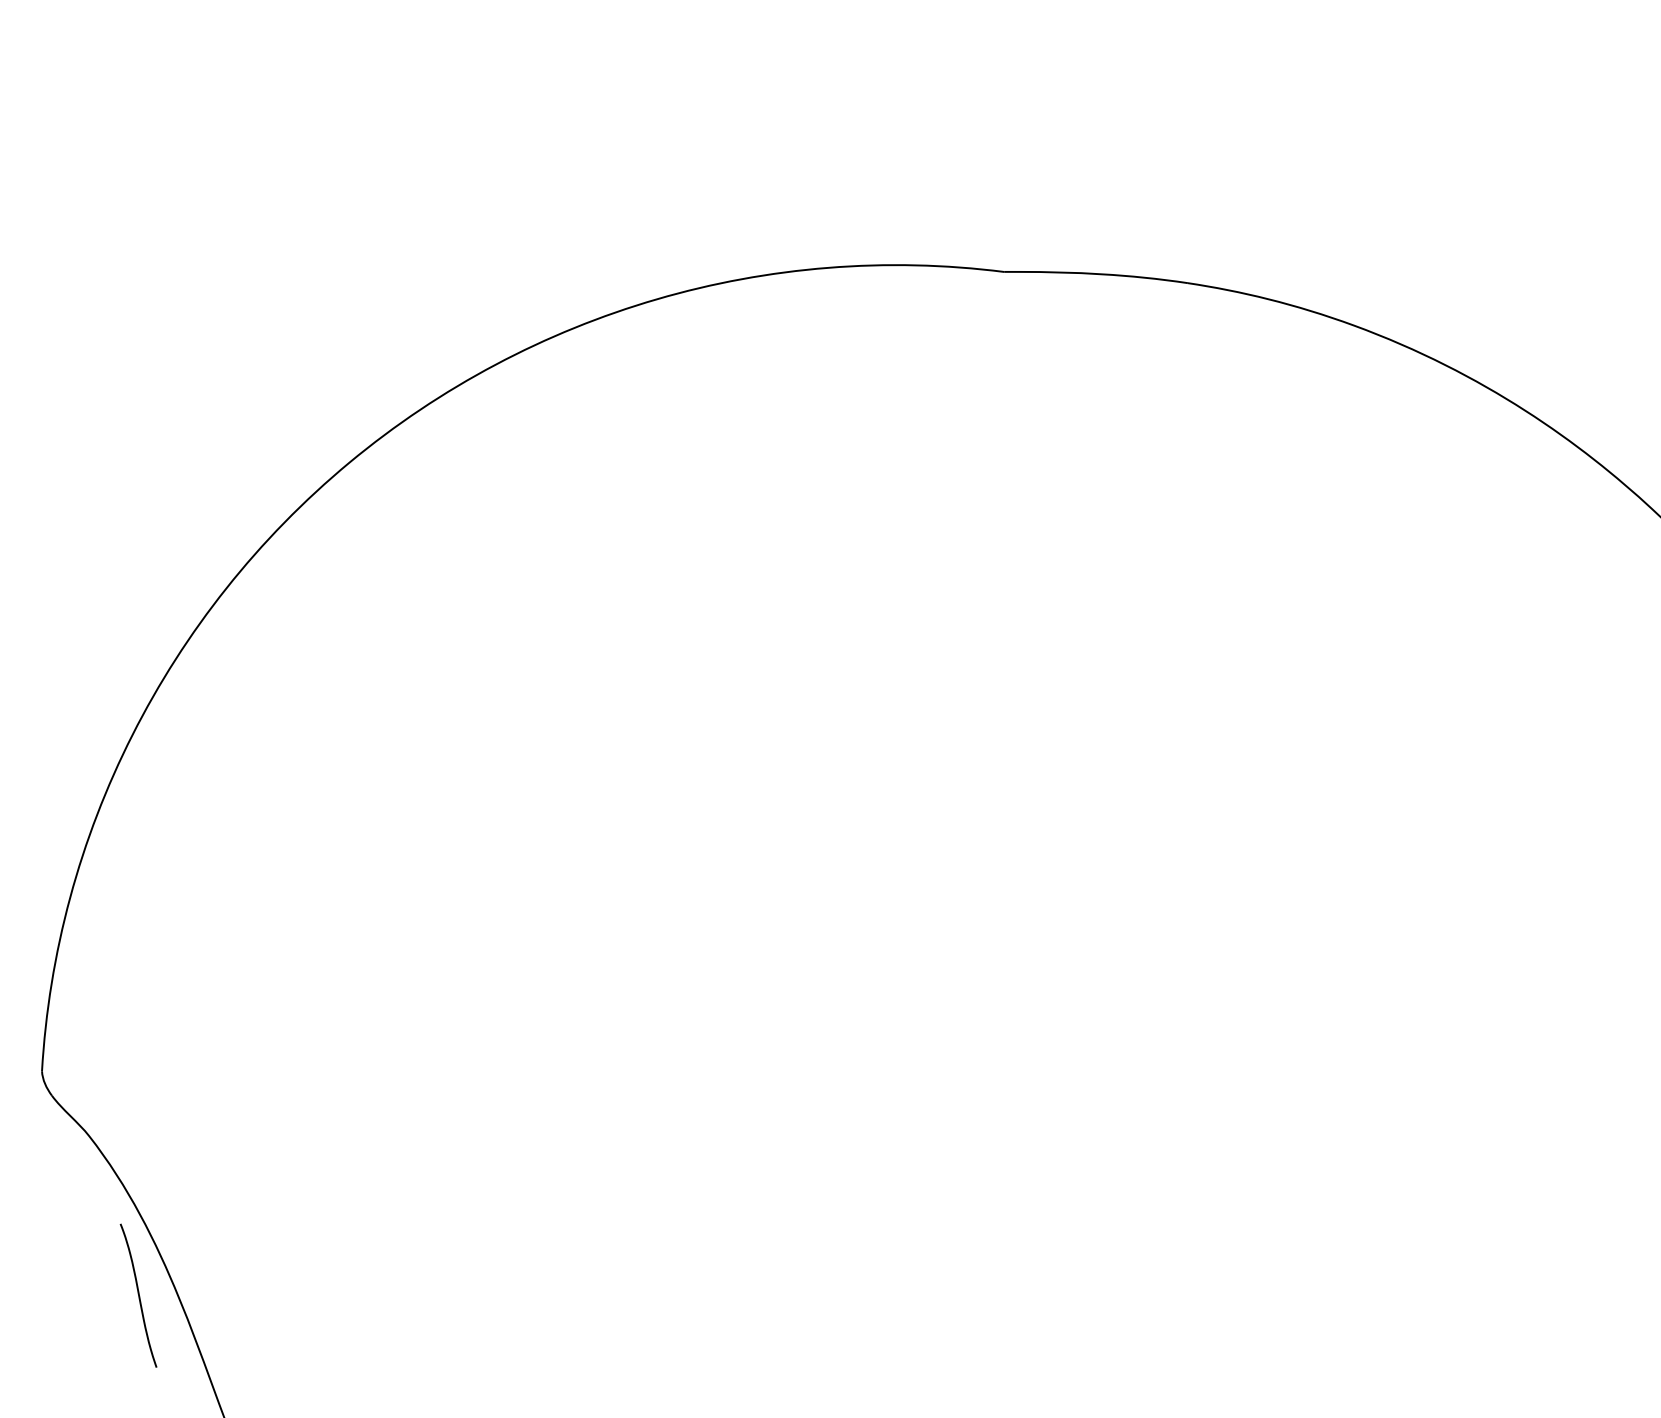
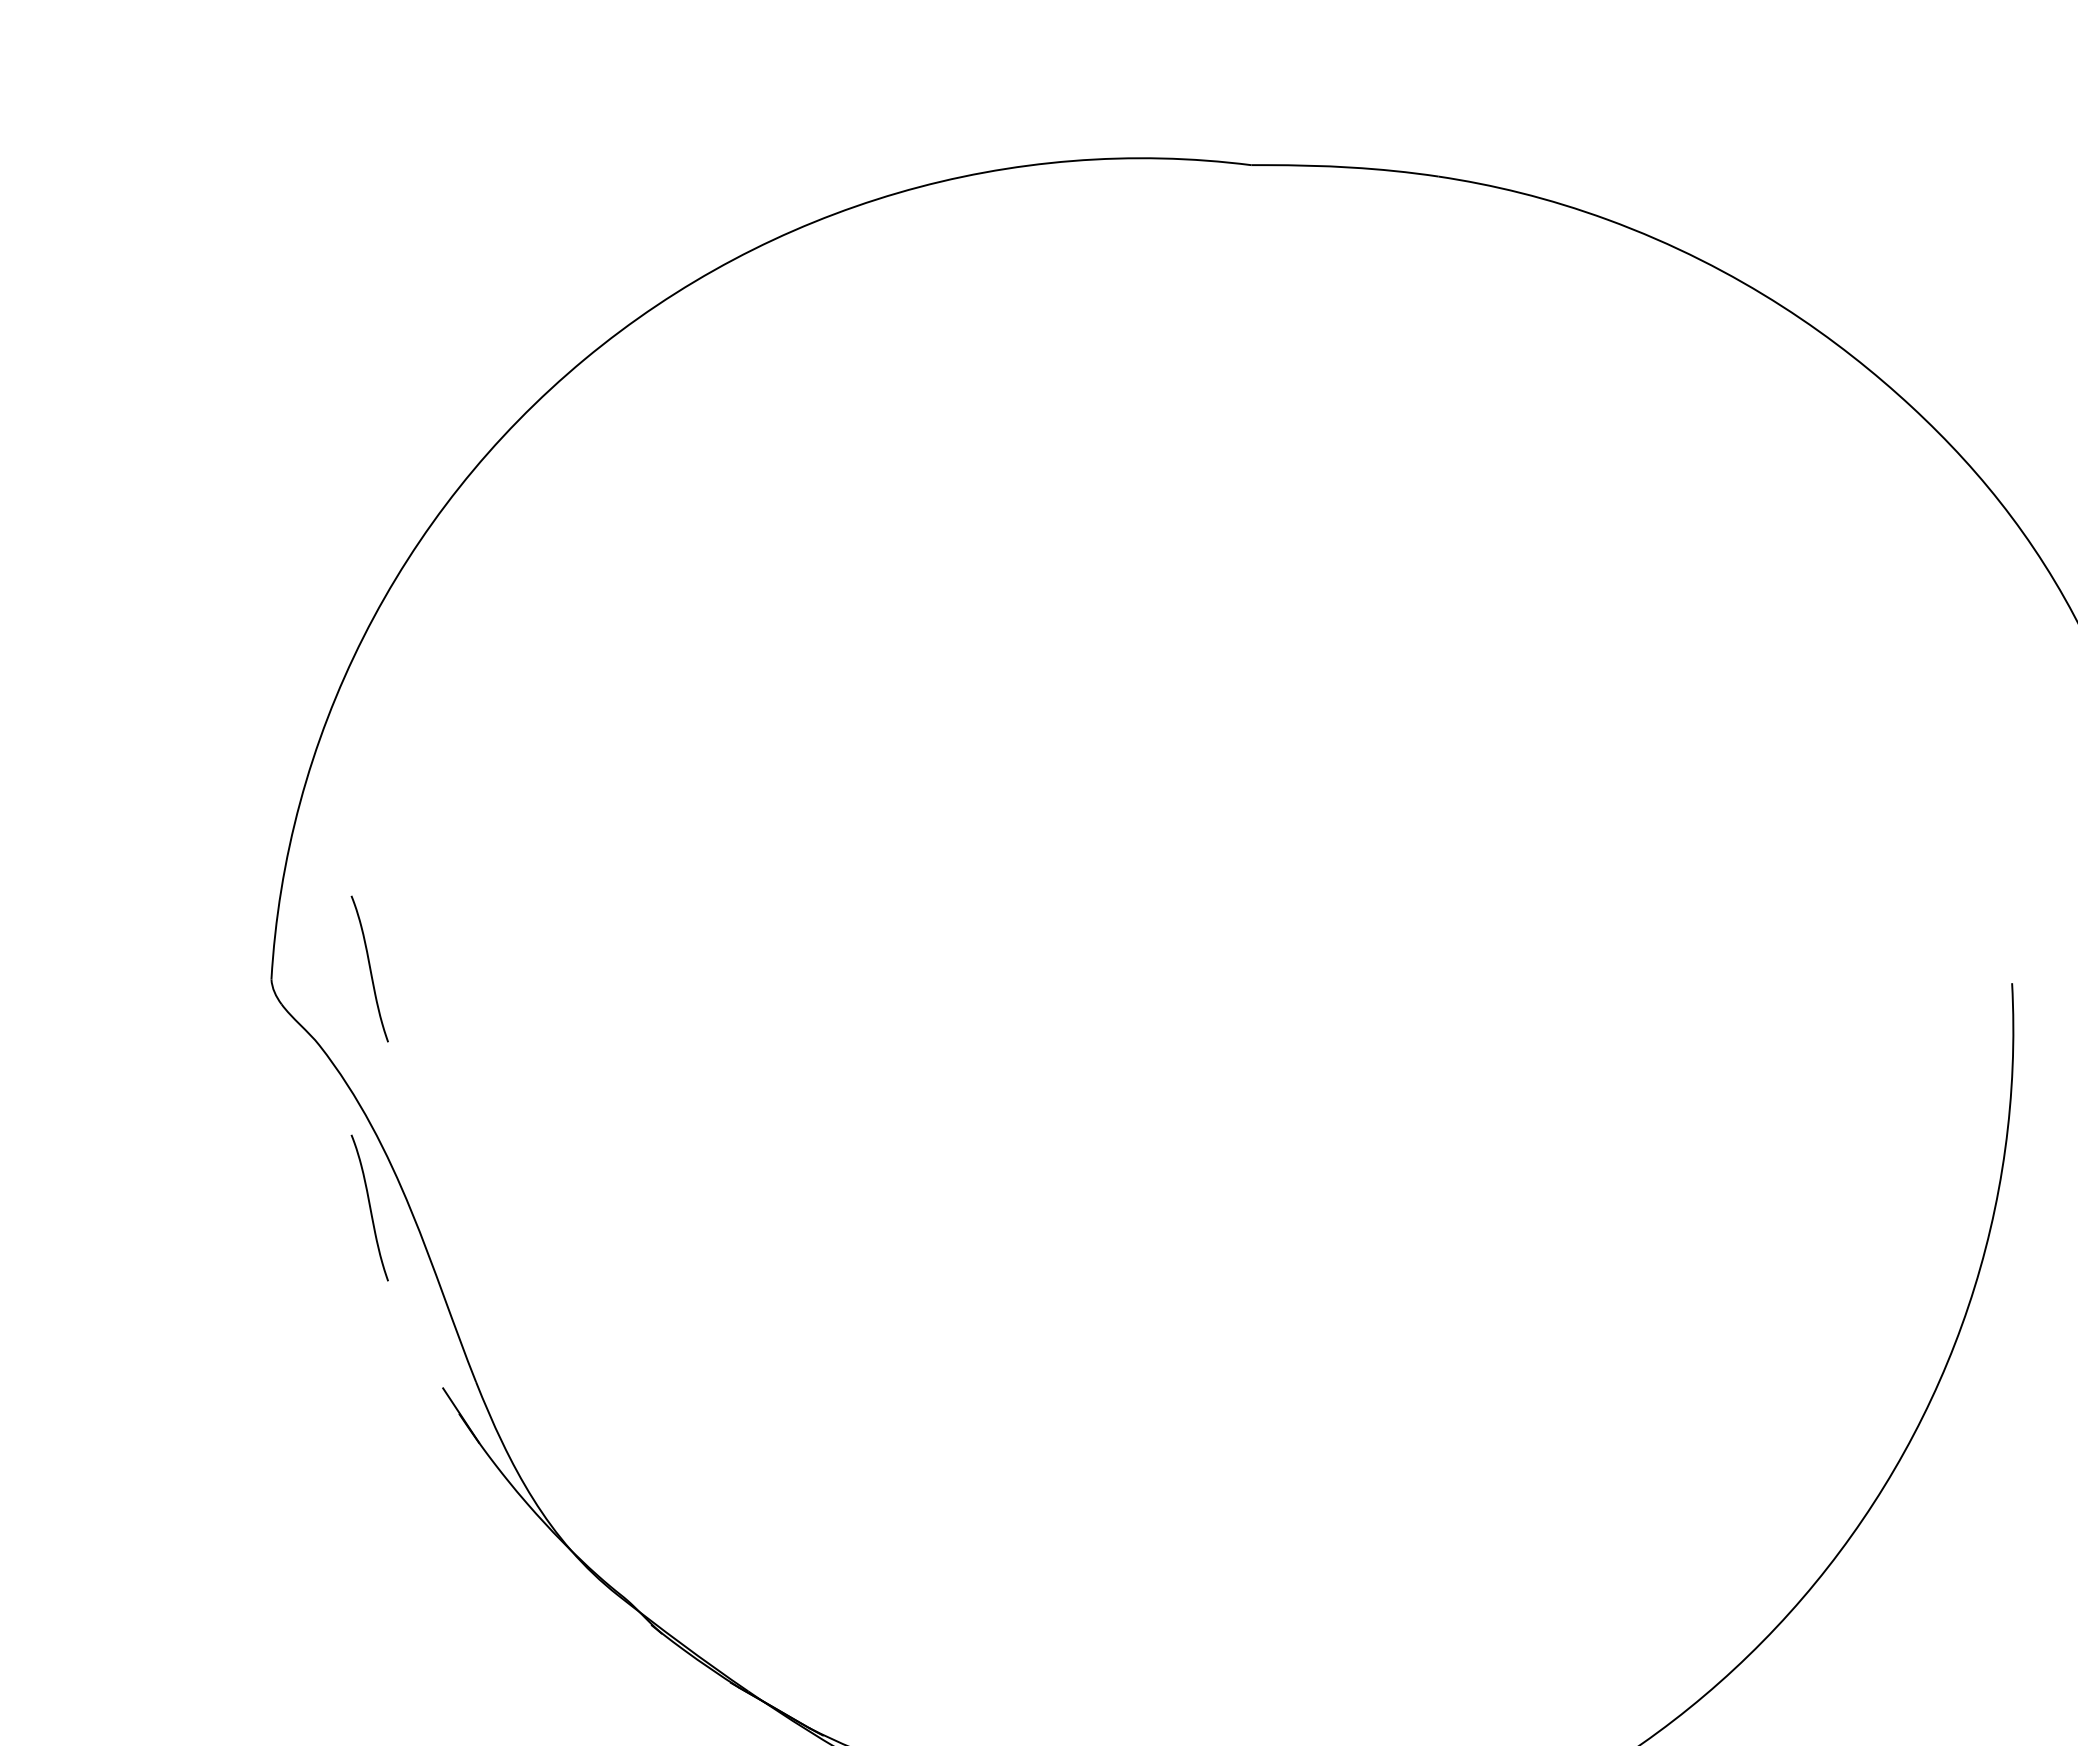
curve: (138, 1060) -> (369, 968), added

